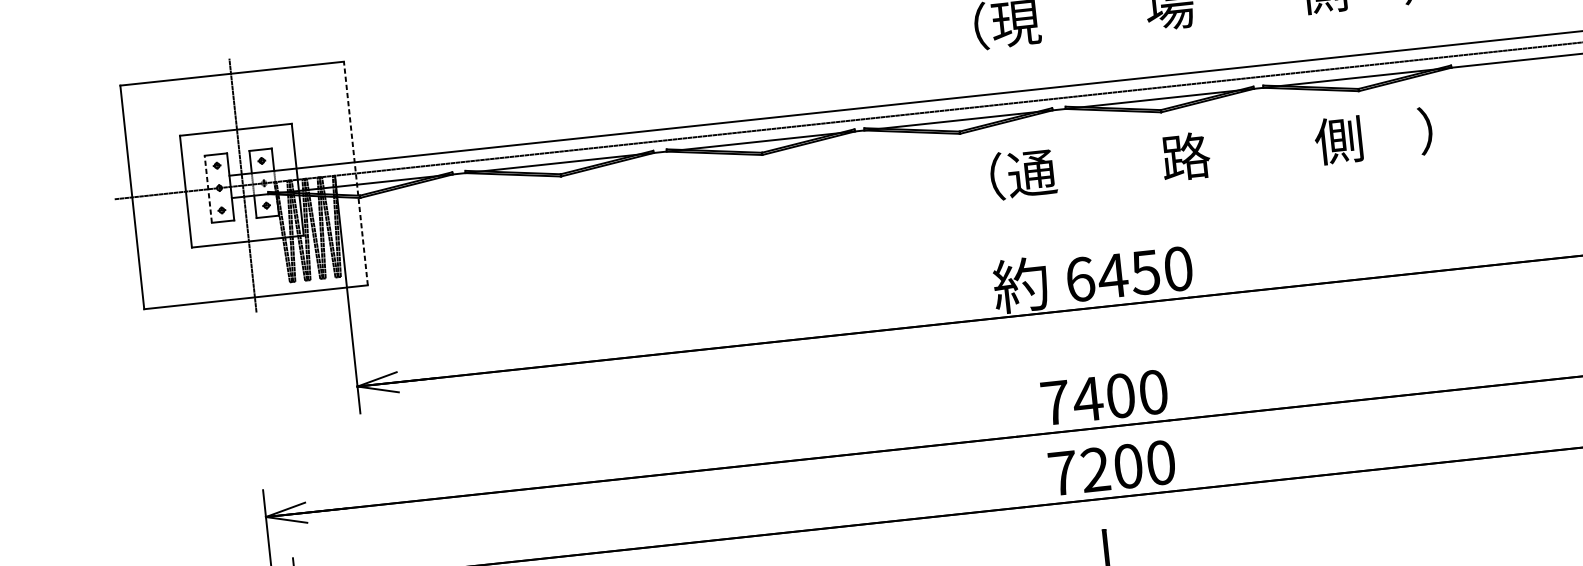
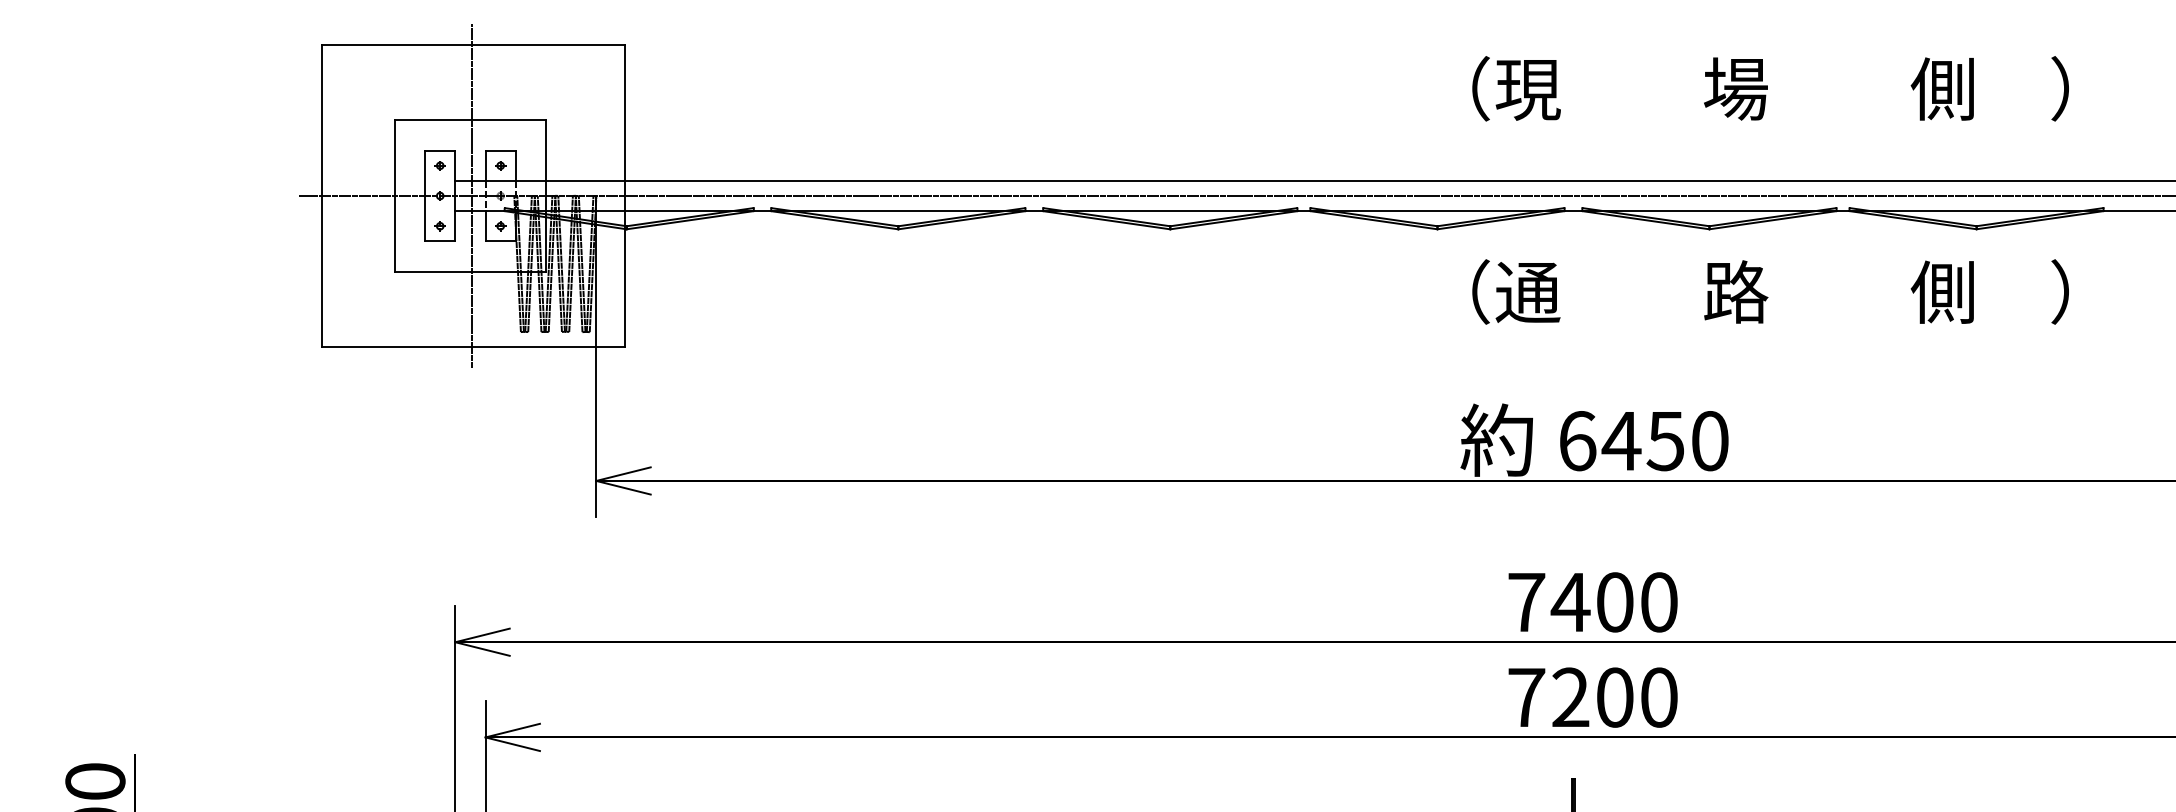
line: (355, 173) -> (624, 195), dashed -> solid
line: (208, 188) -> (425, 195), dashed -> solid

